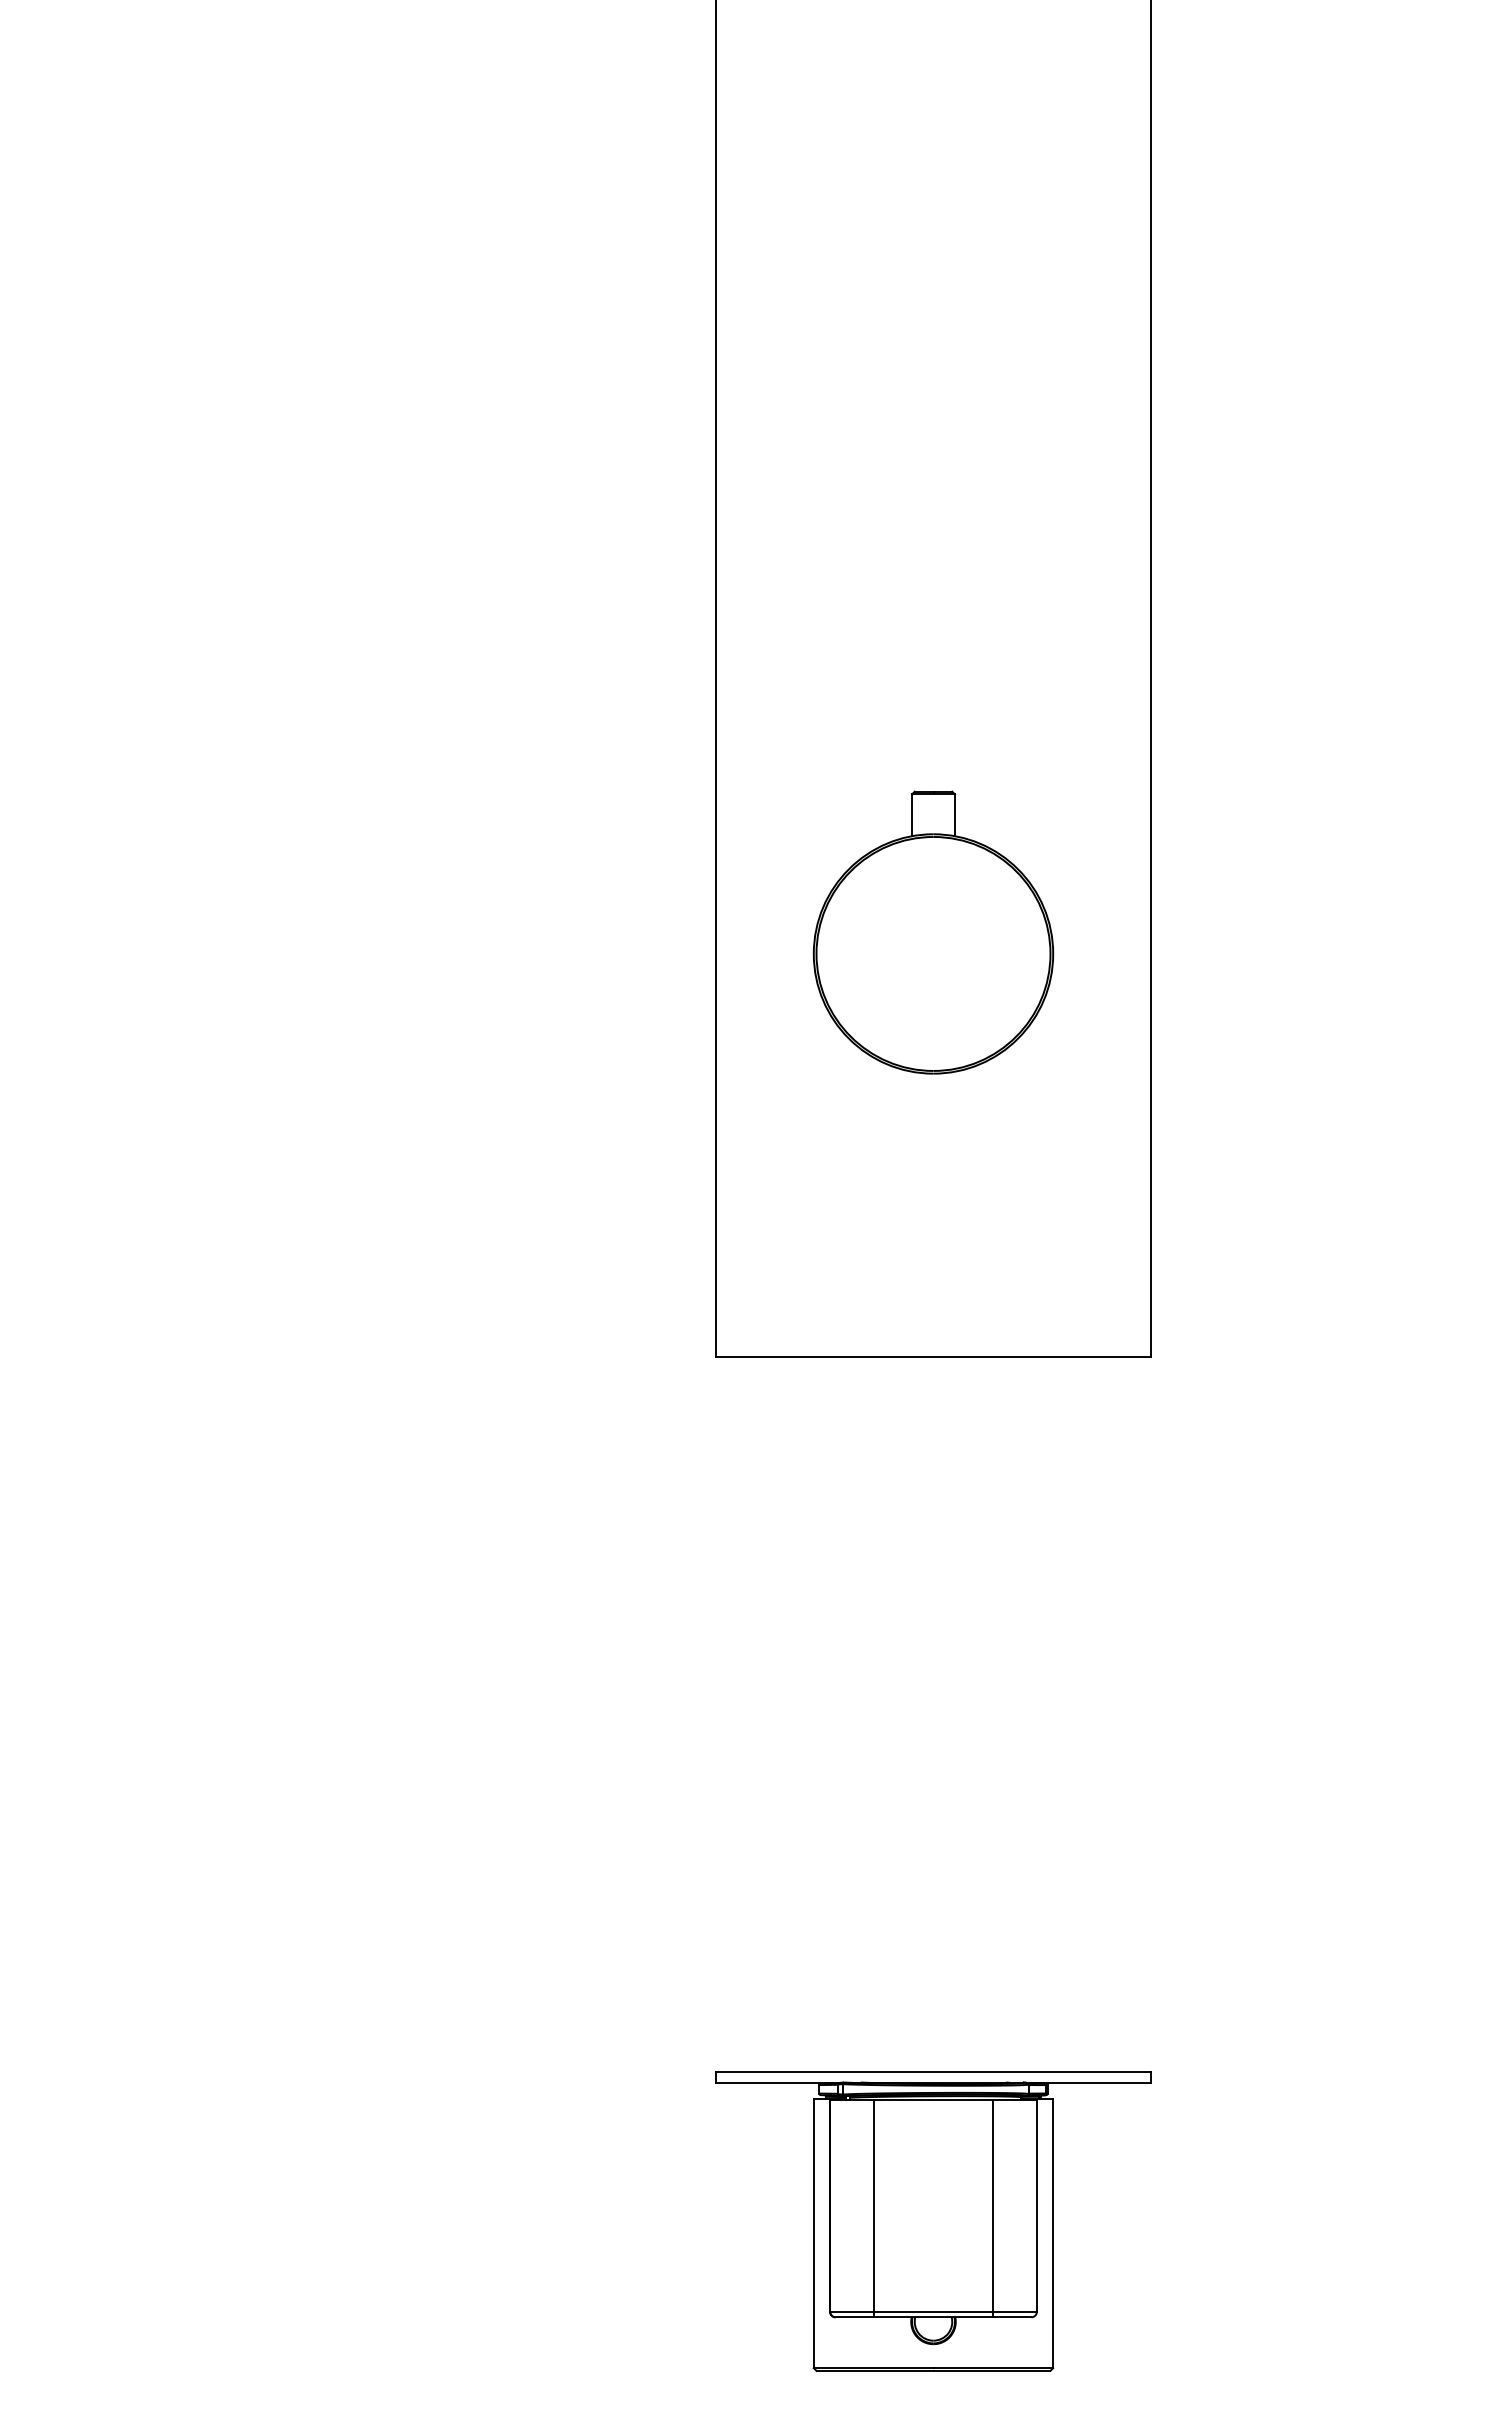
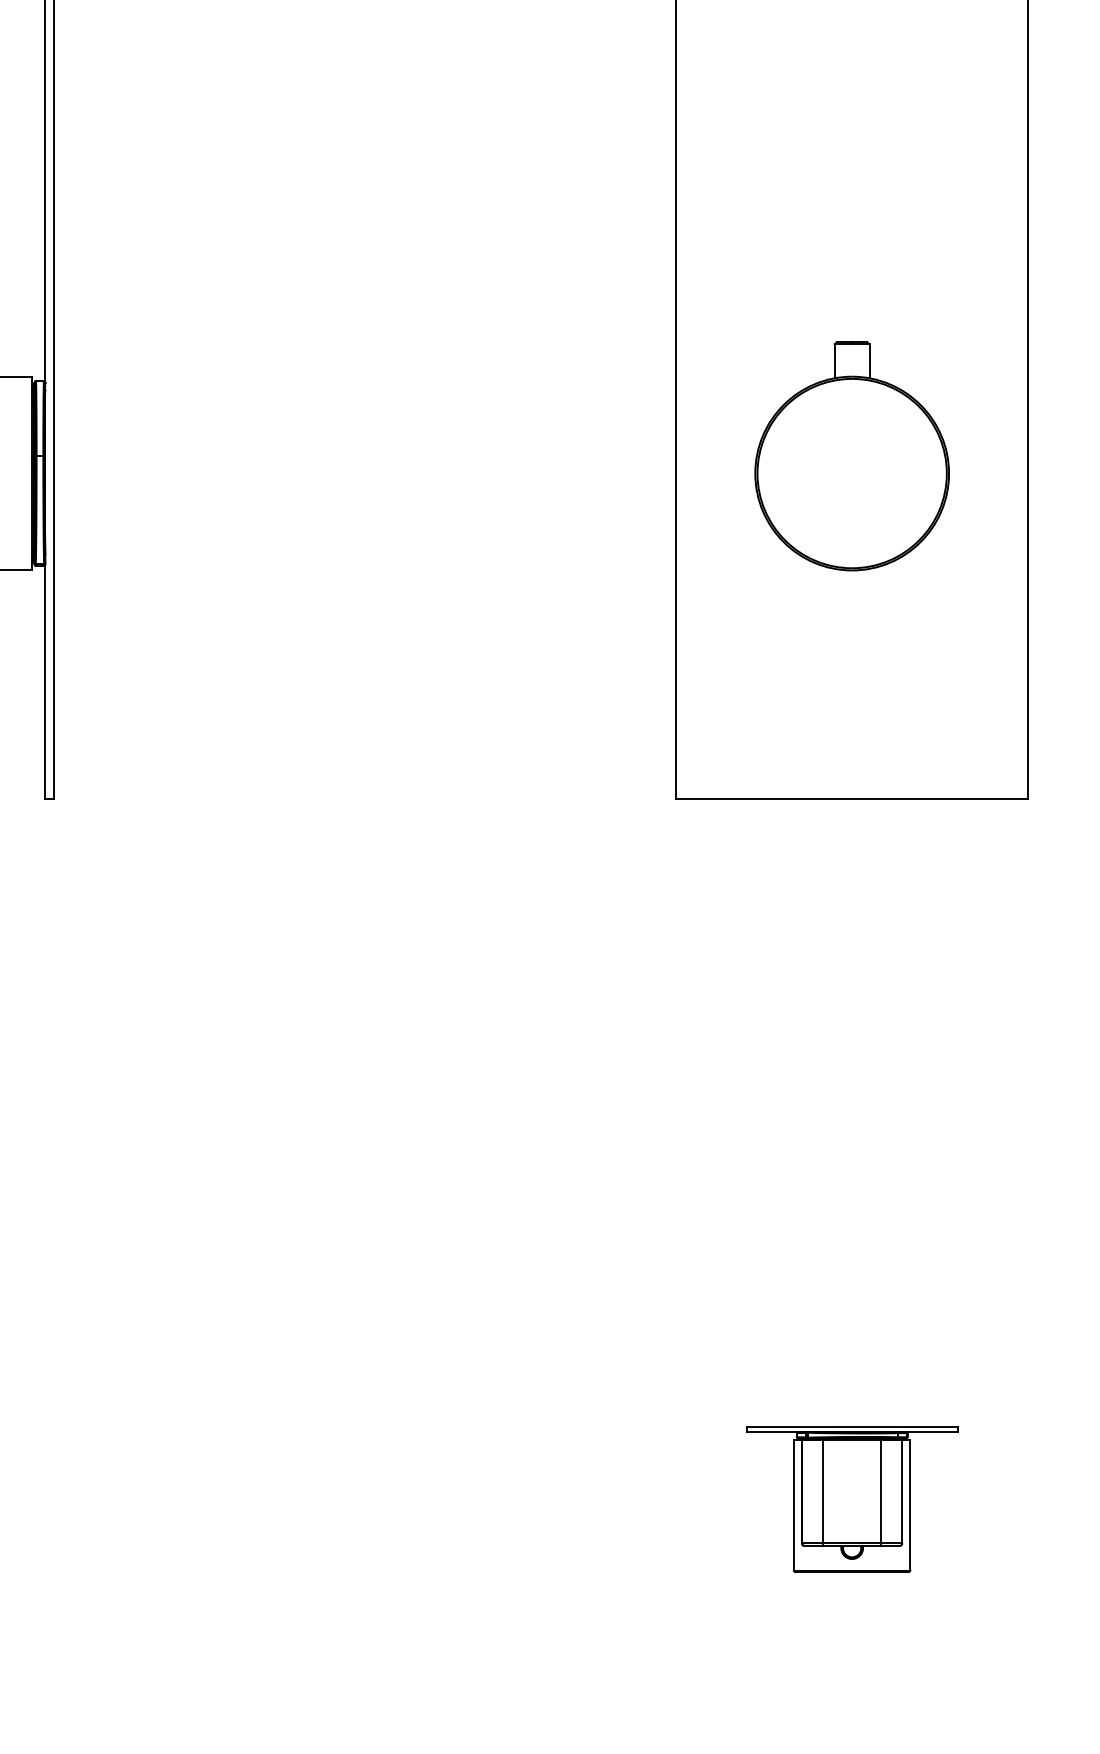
part: (933, 2221) -> (852, 1499), size x0.6

